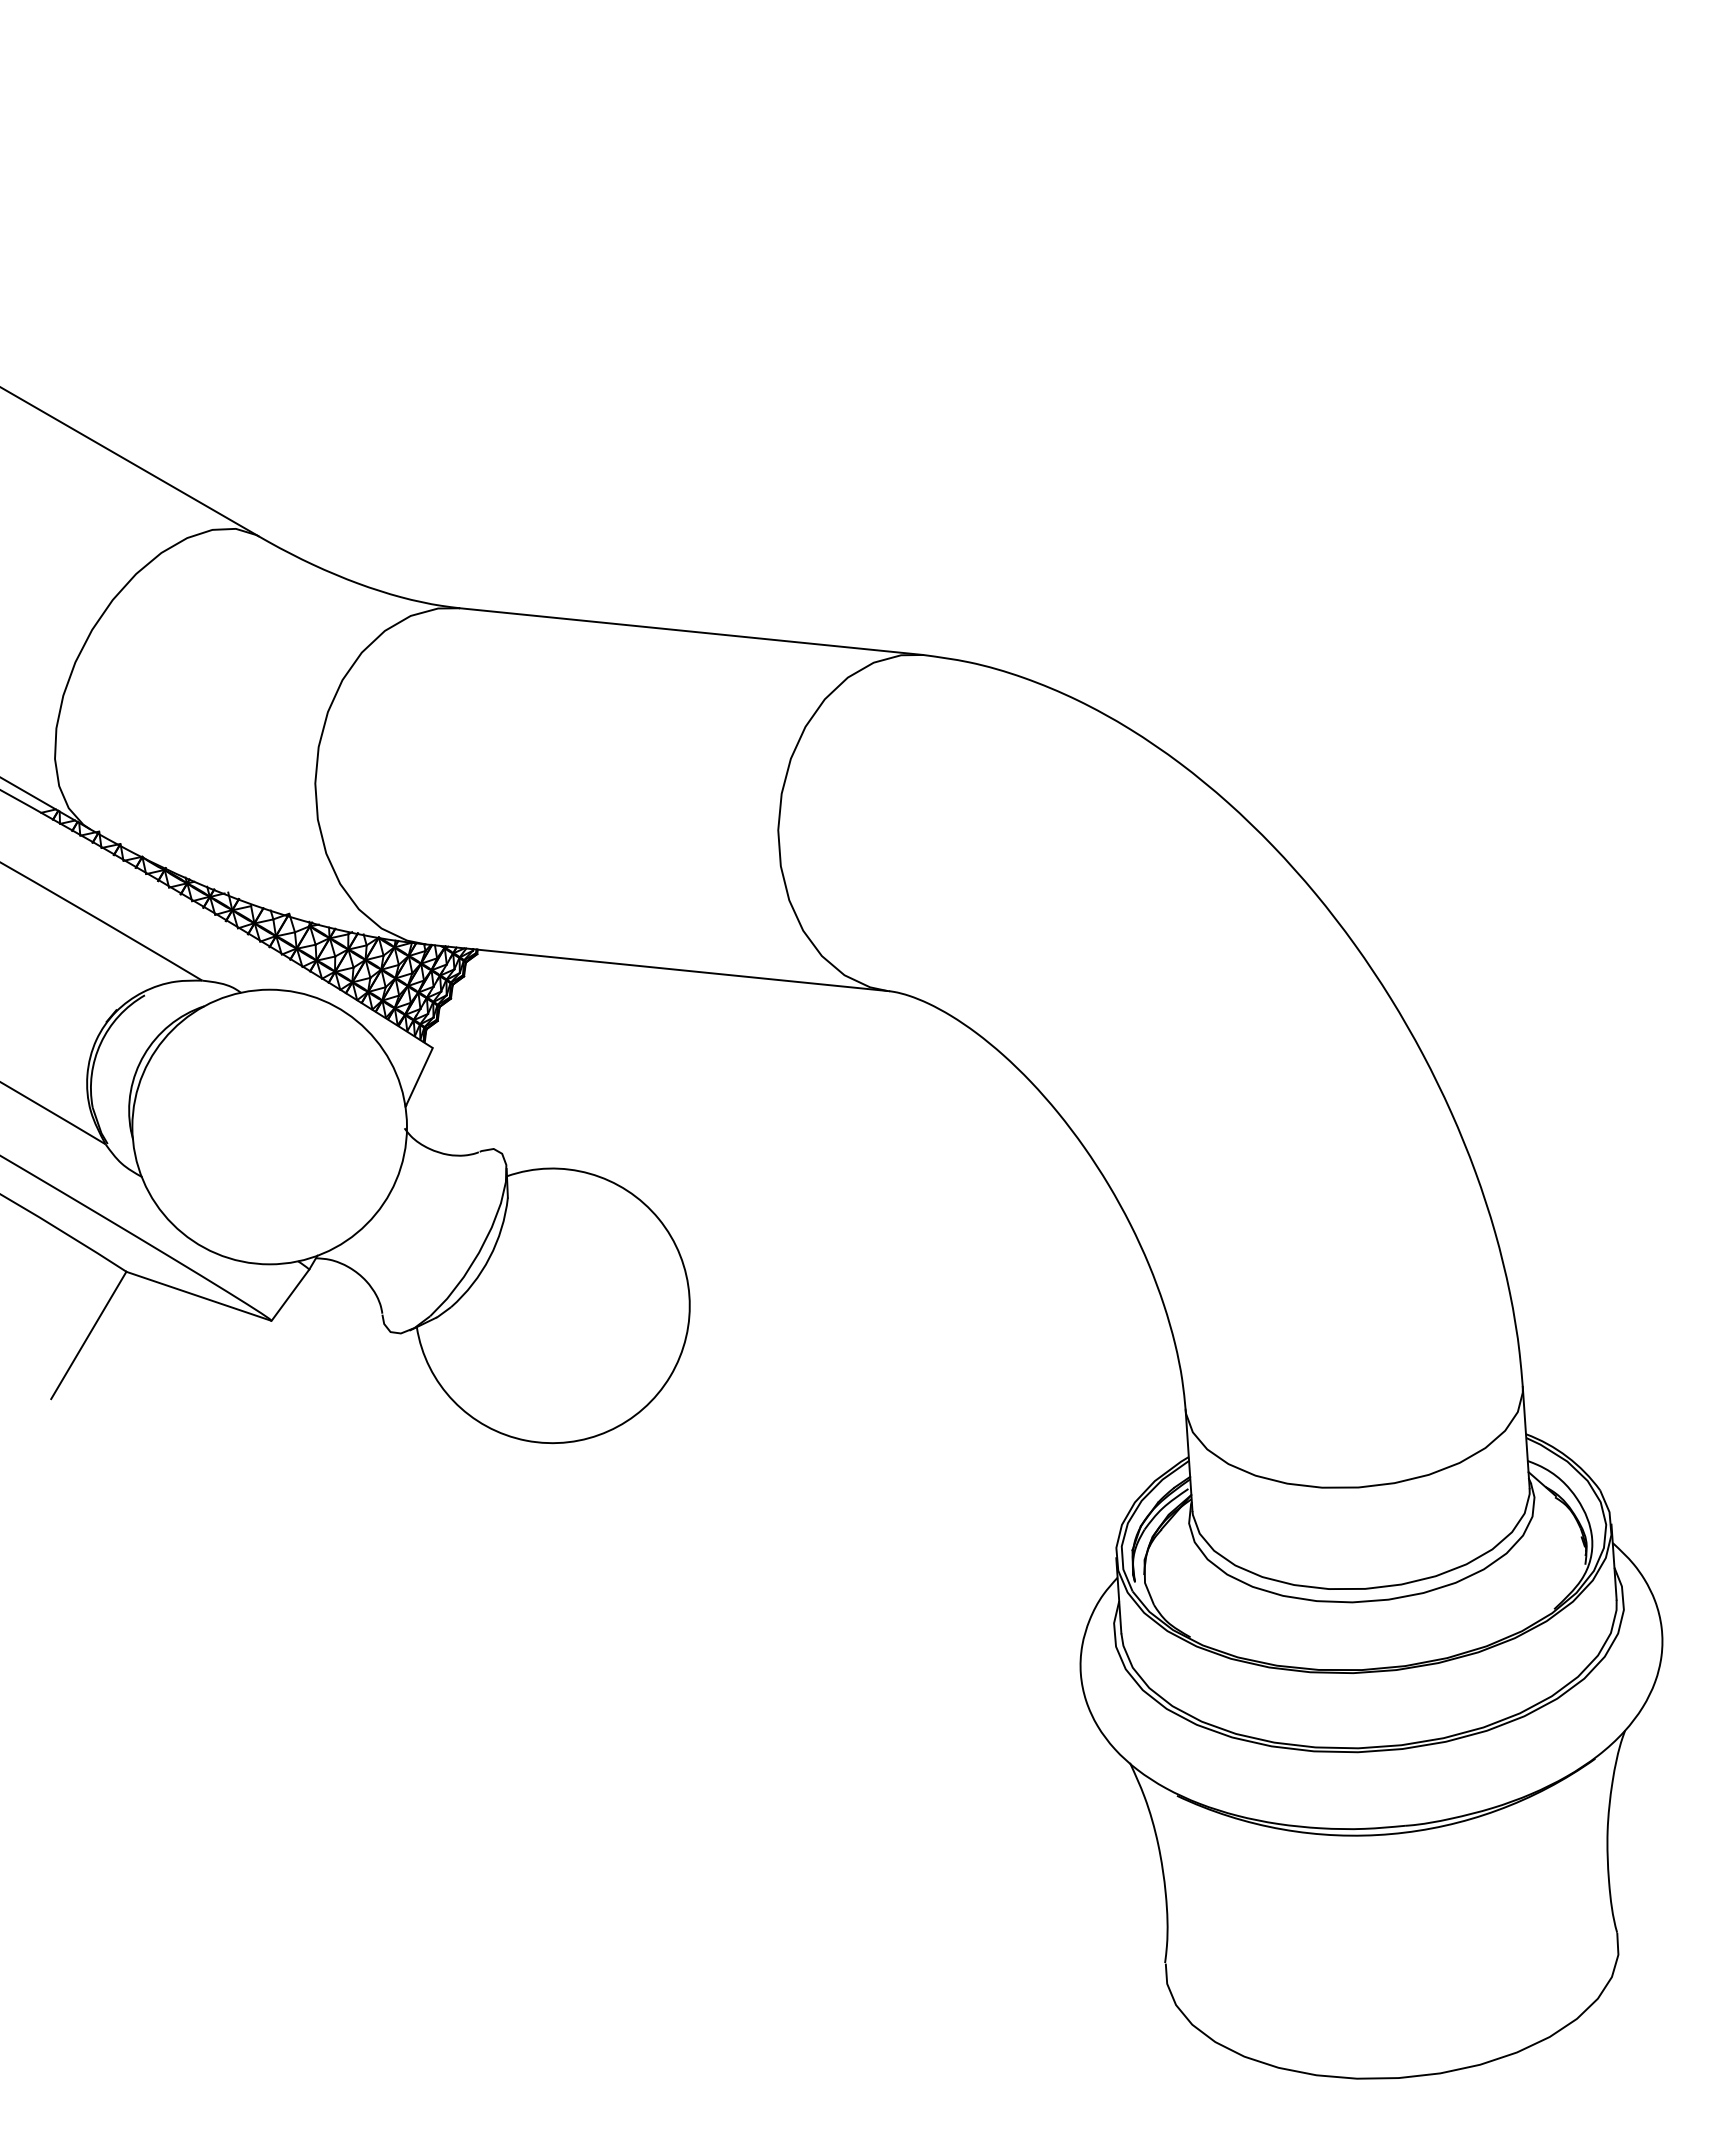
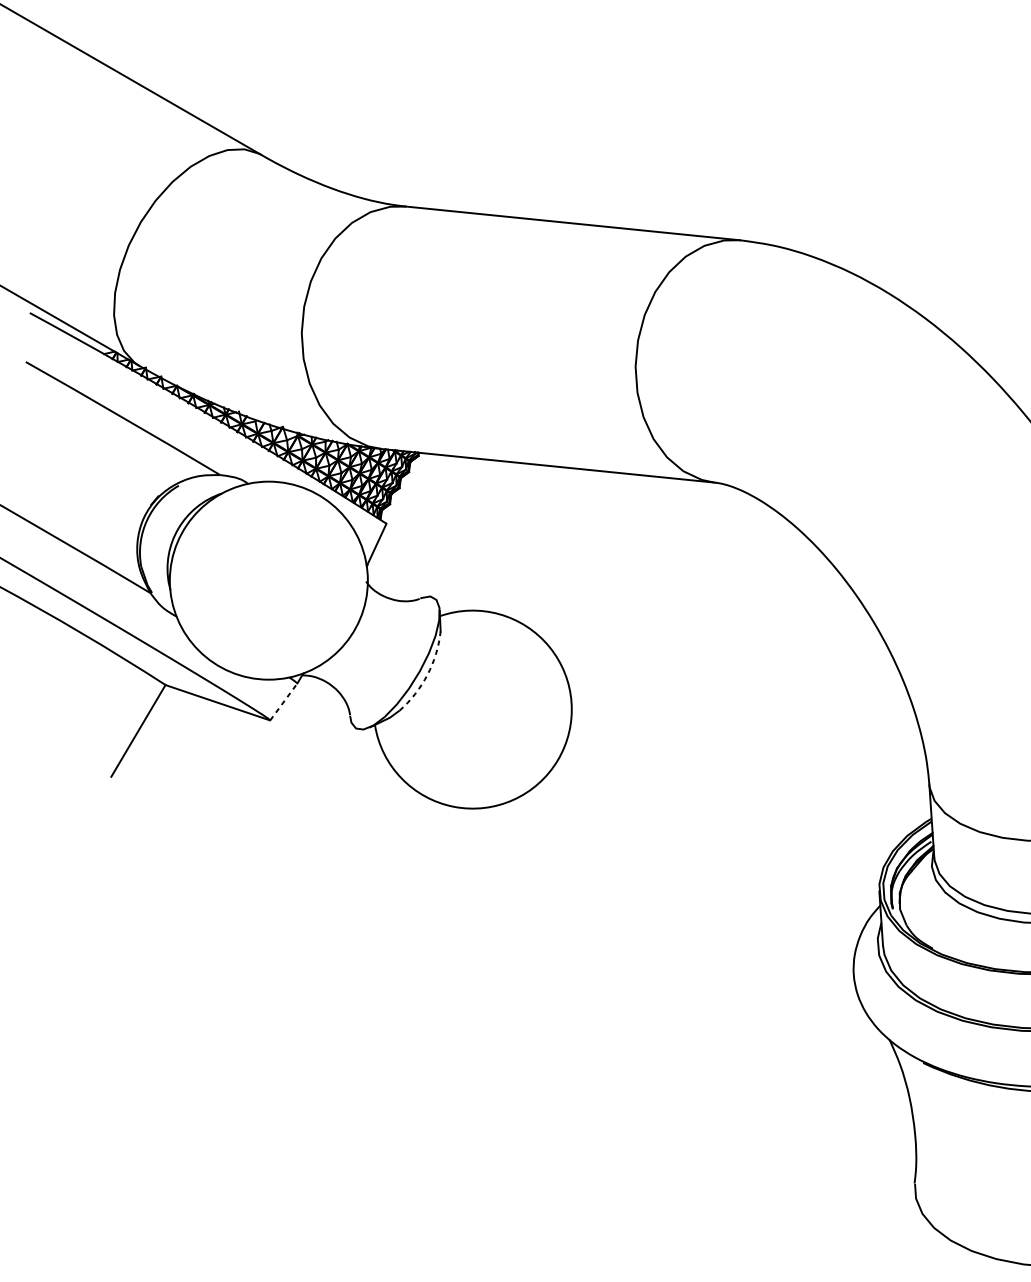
arc: (489, 1257) -> (427, 674), solid -> dashed
line: (290, 1295) -> (283, 702), solid -> dashed

